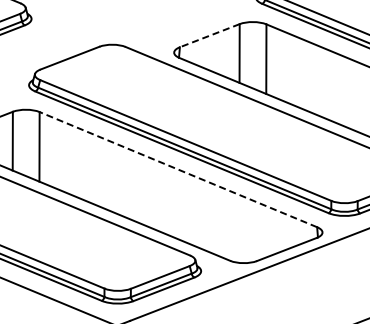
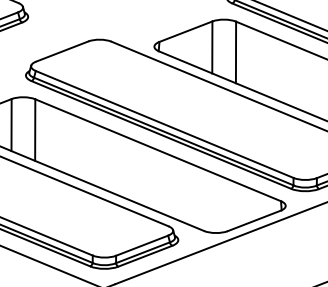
line: (209, 35) -> (185, 31), dashed -> solid
line: (177, 169) -> (157, 150), dashed -> solid

